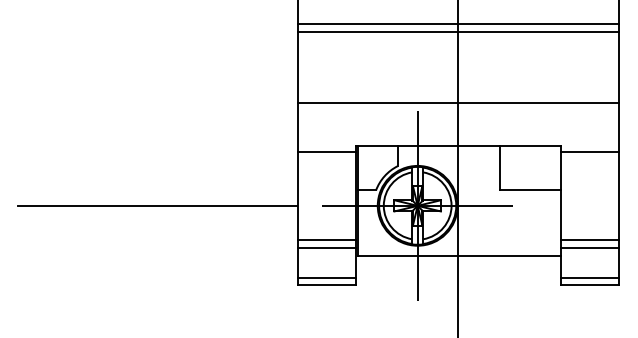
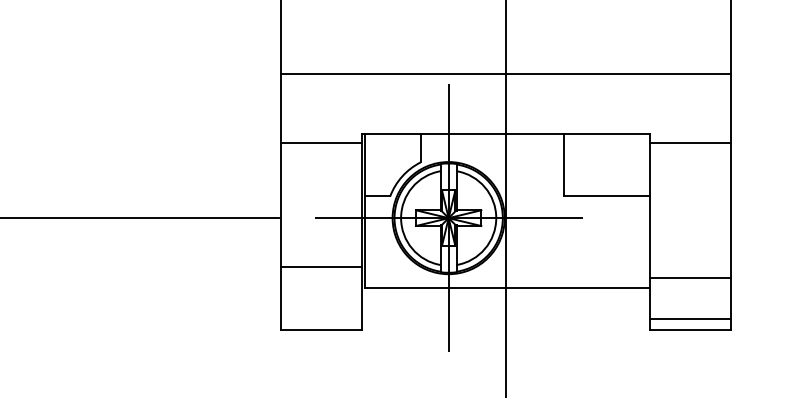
line: (589, 240) -> (690, 266), removed
line: (326, 248) -> (320, 278), removed
line: (326, 277) -> (320, 318), removed

